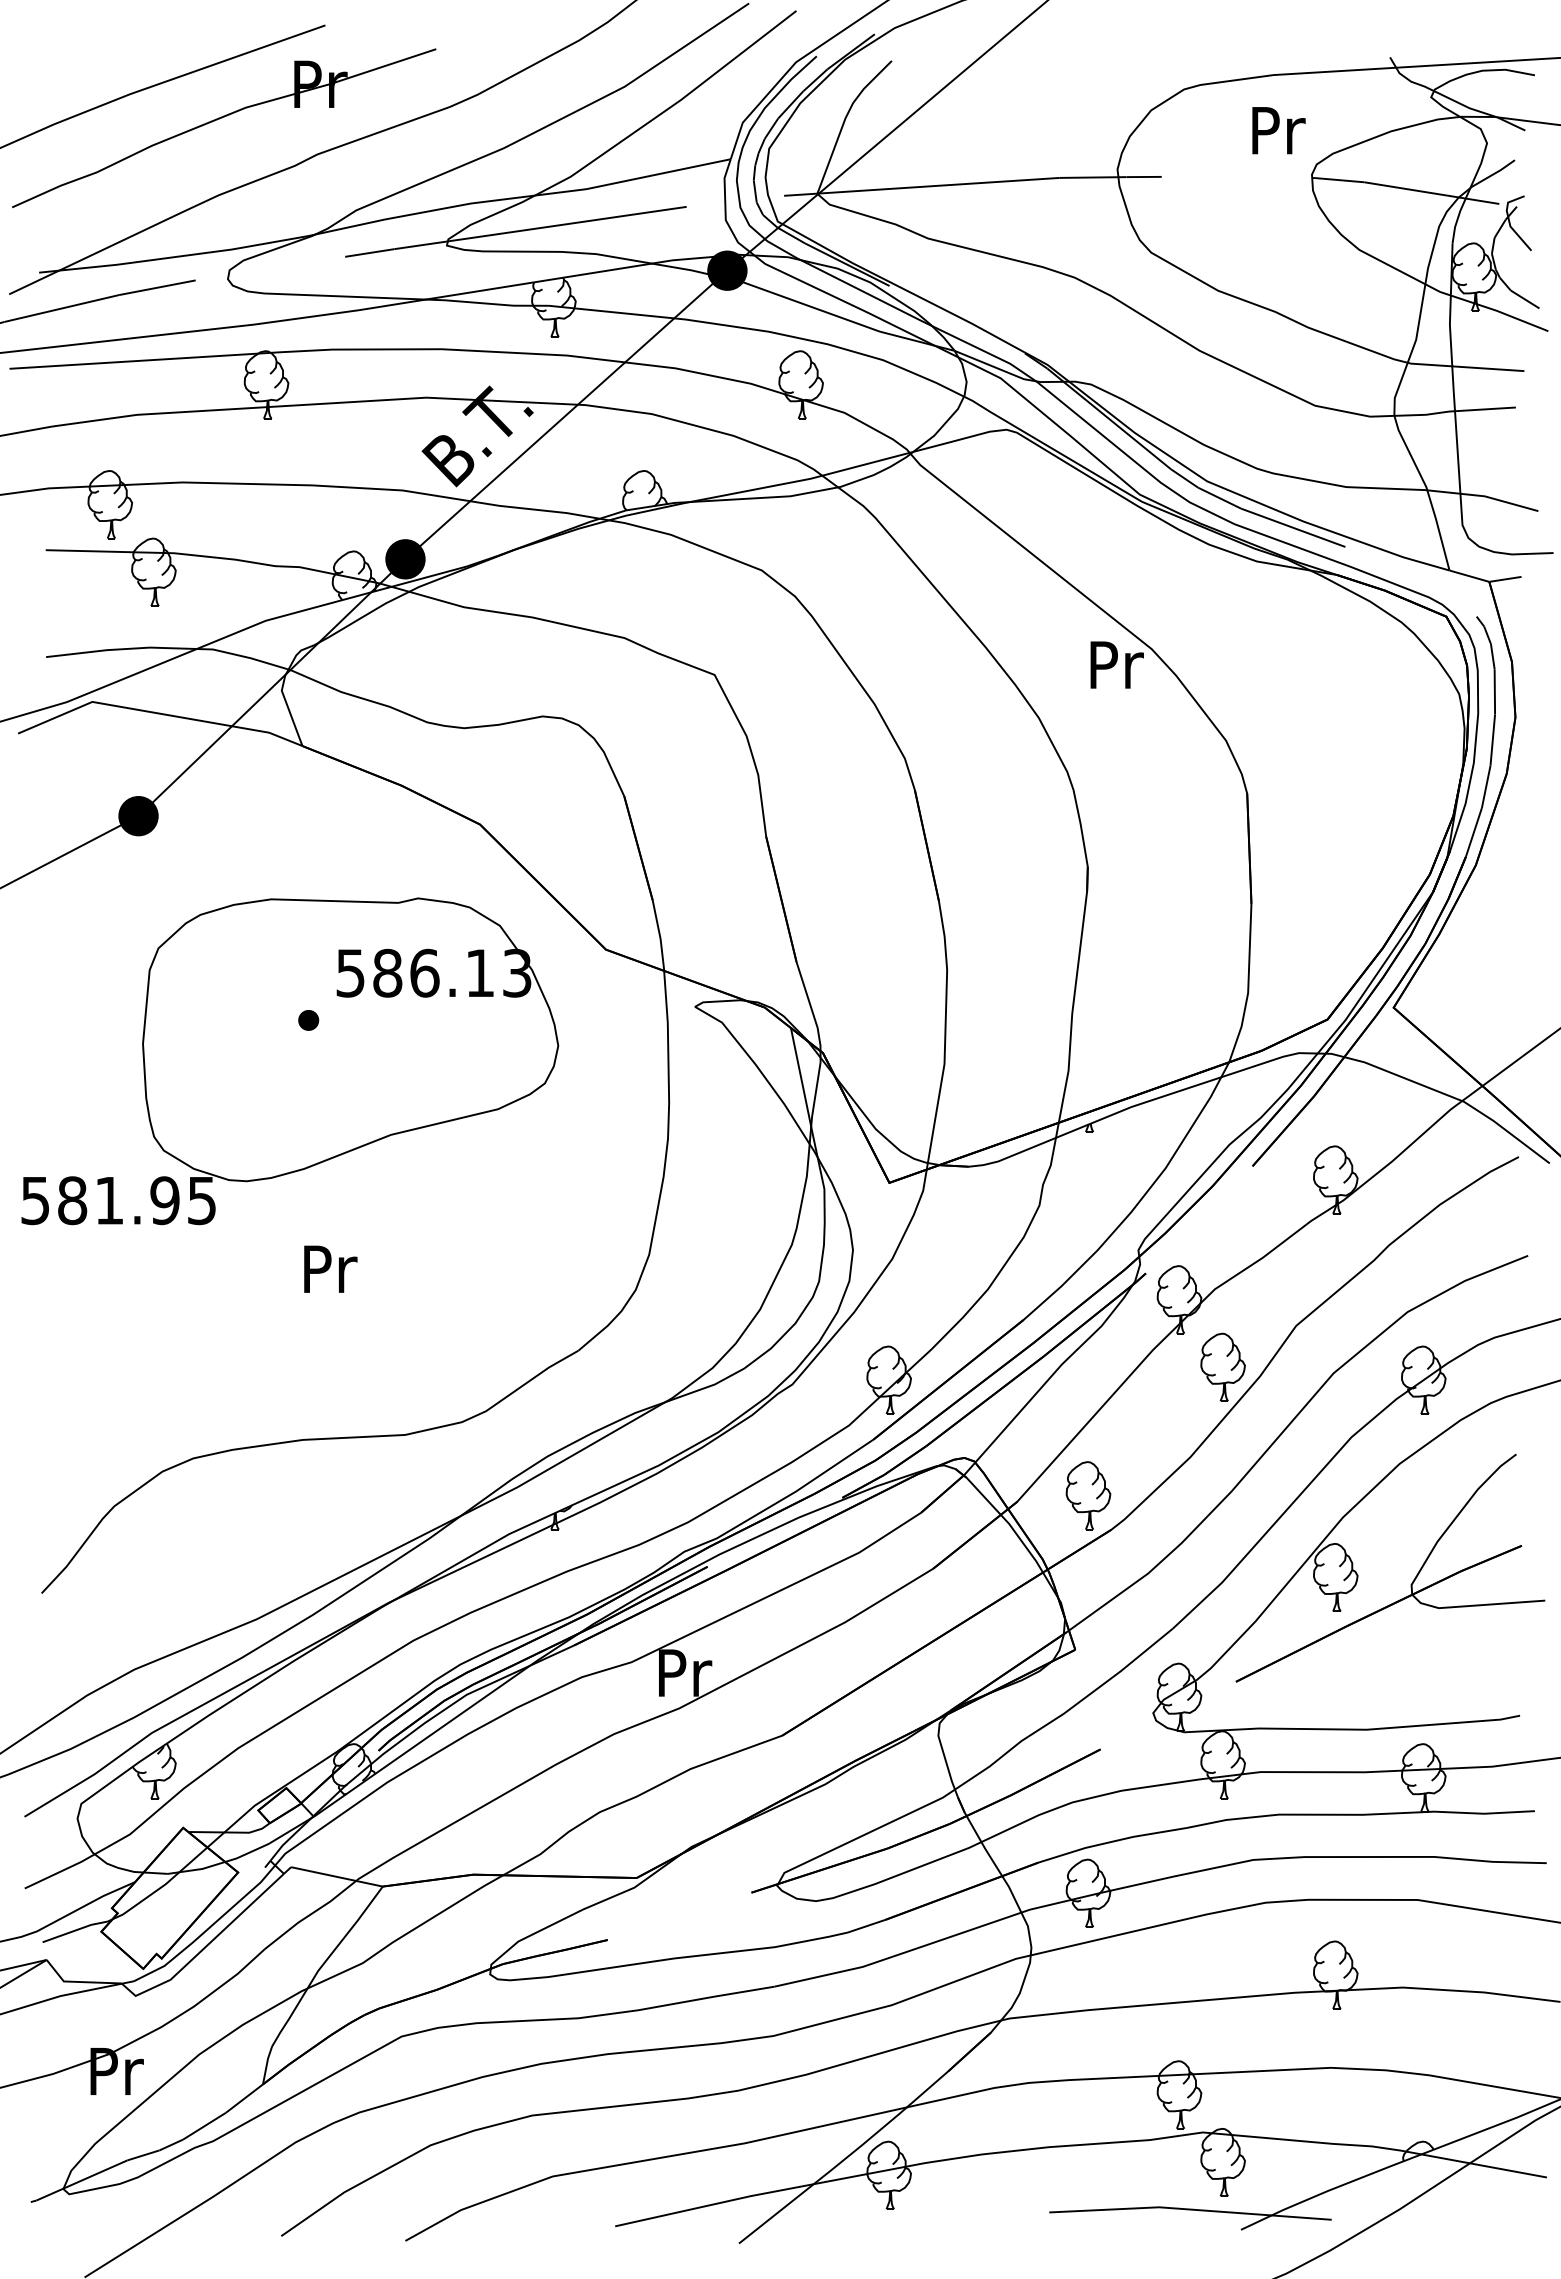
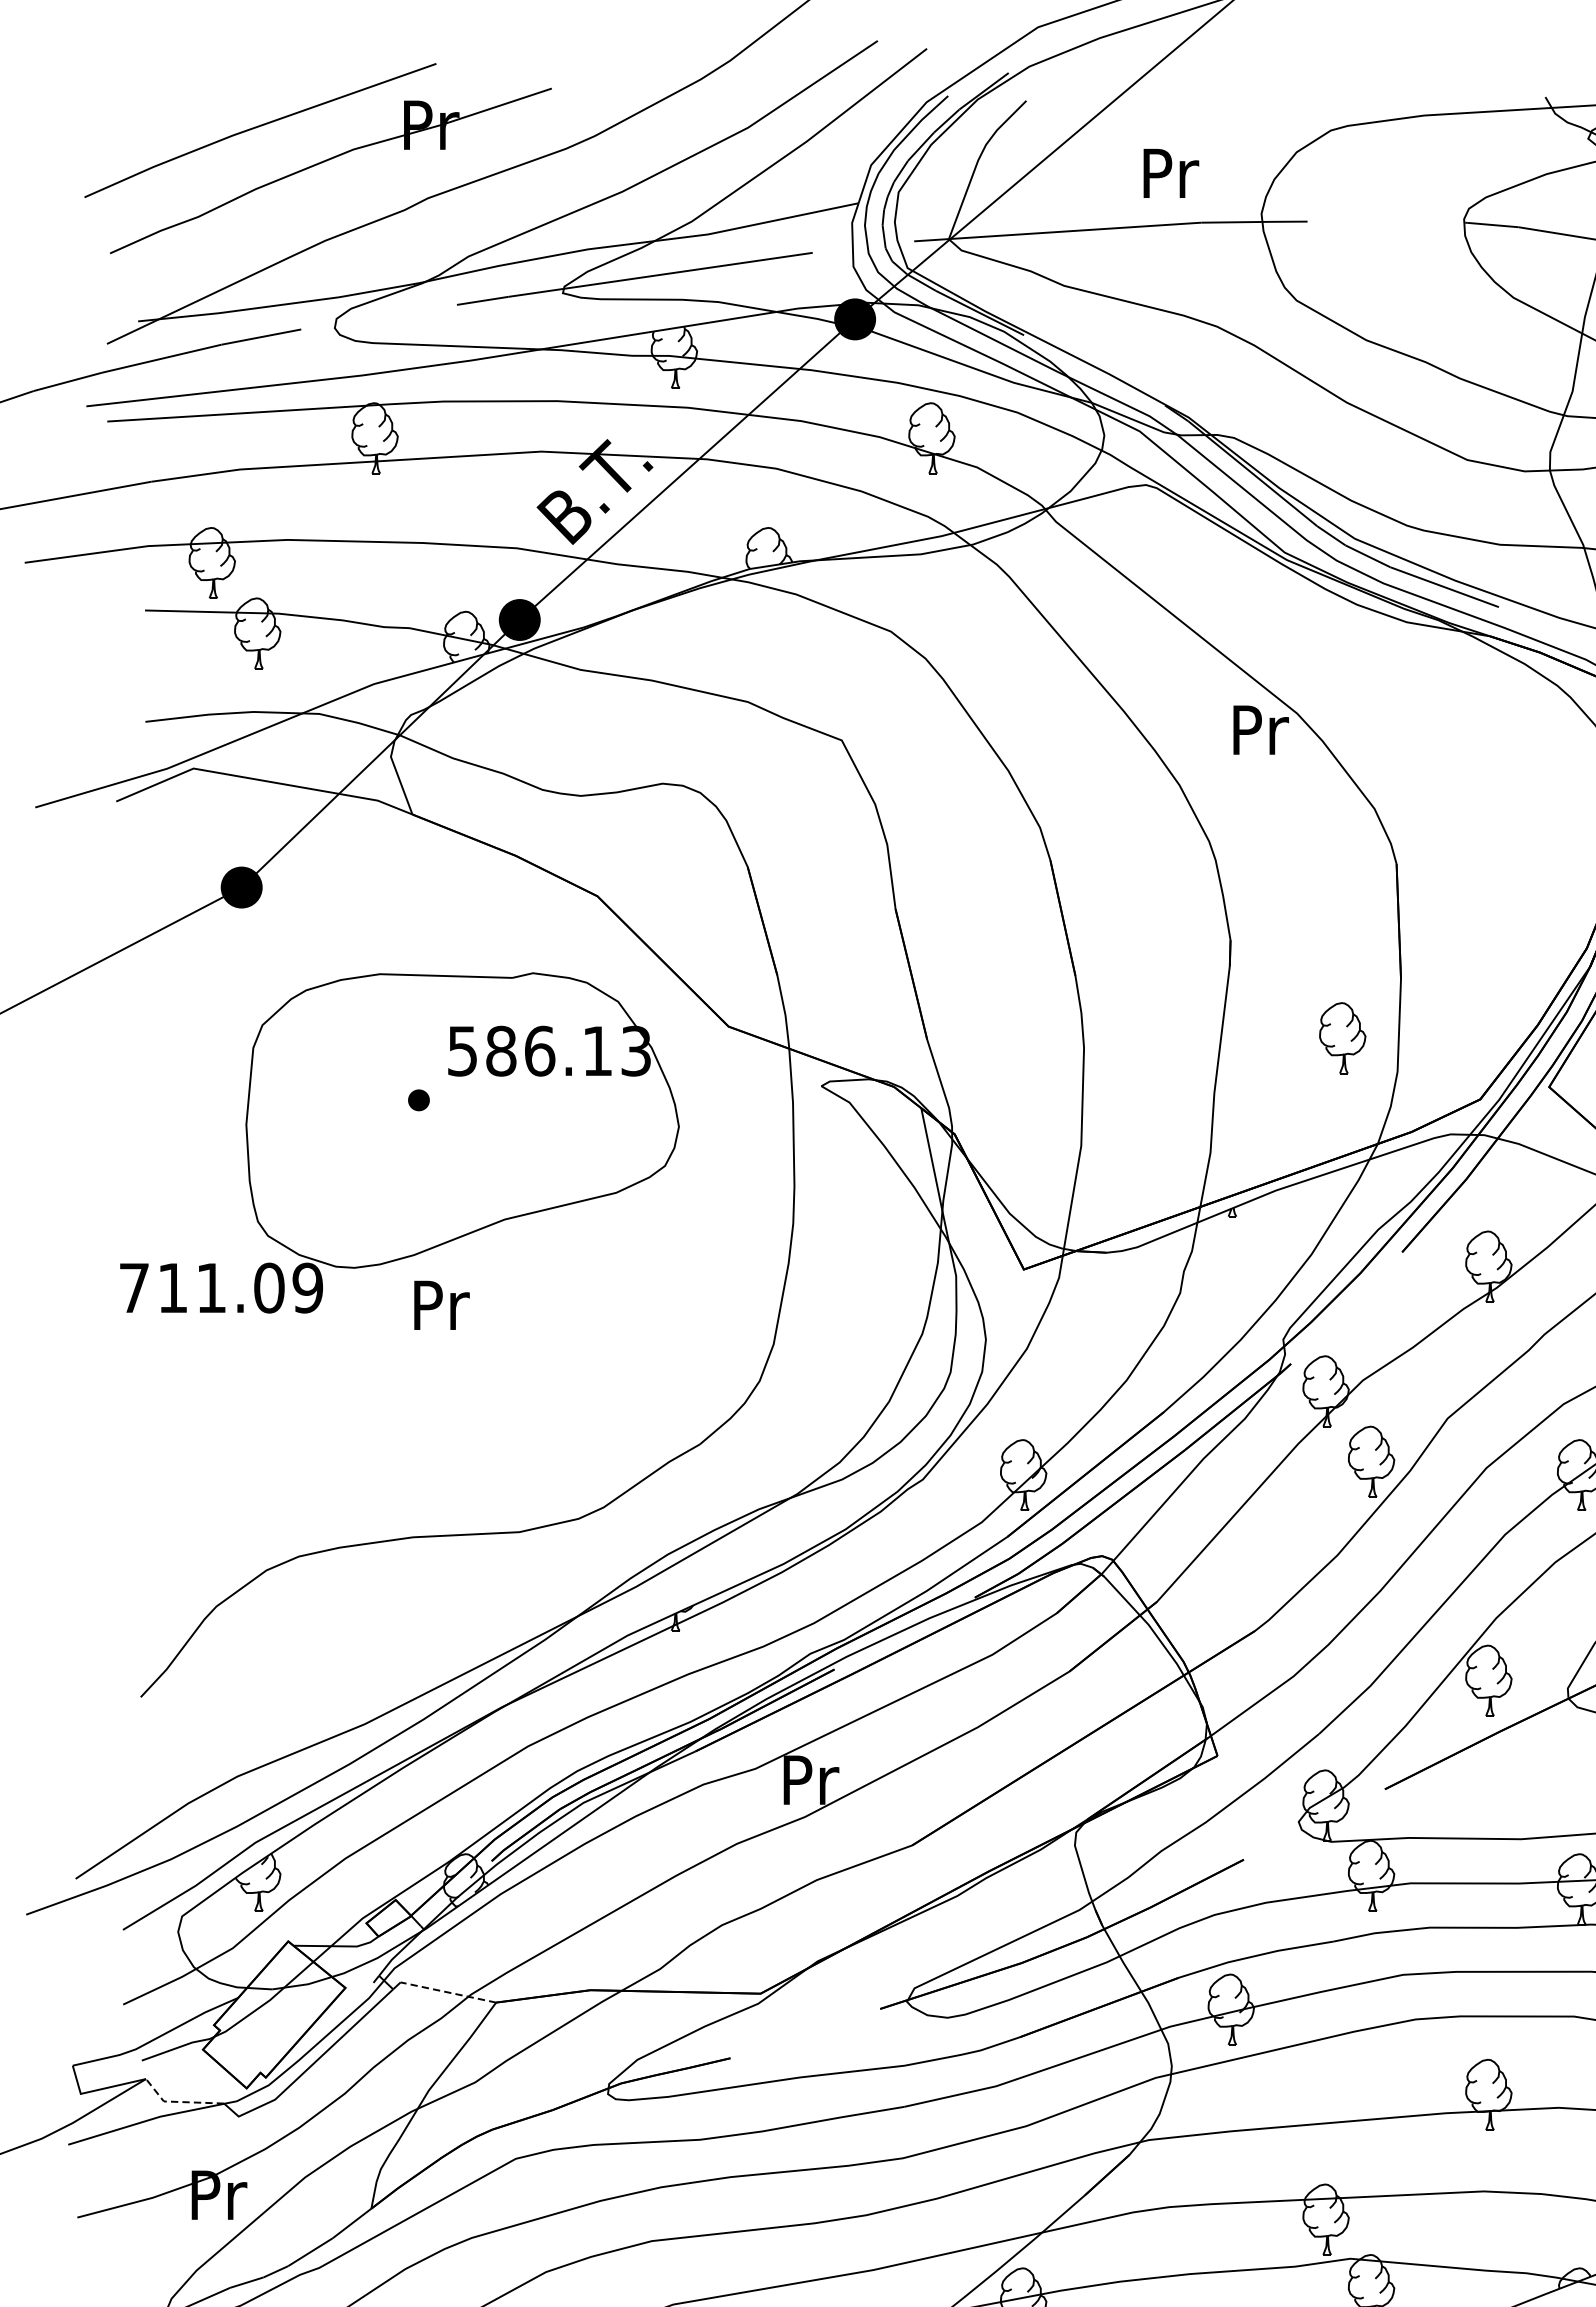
text: (1278, 130) -> (1170, 173), moved
text: (118, 1200) -> (220, 1287), 581.95 -> 711.09
text: (330, 1268) -> (441, 1304), moved
part: (1088, 1495) -> (1342, 1037), moved
line: (336, 1876) -> (447, 1992), solid -> dashed
line: (77, 1981) -> (178, 2101), solid -> dashed

